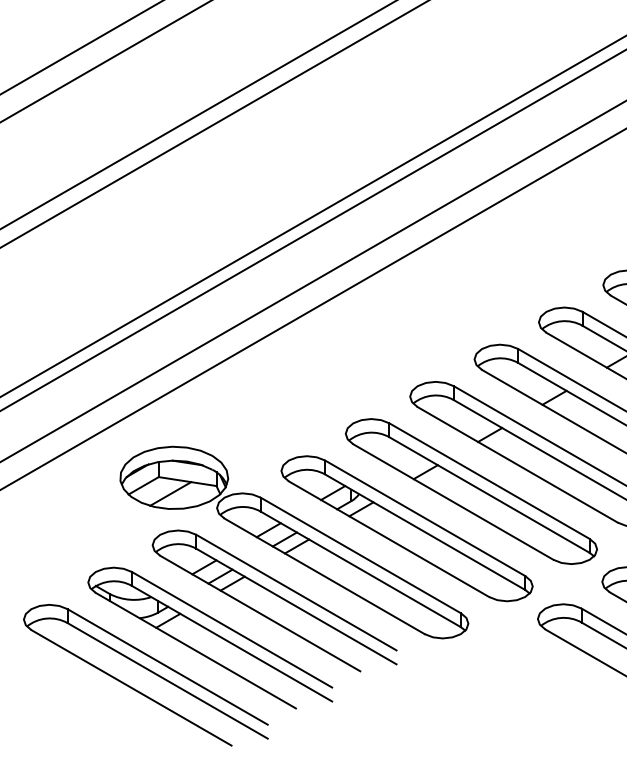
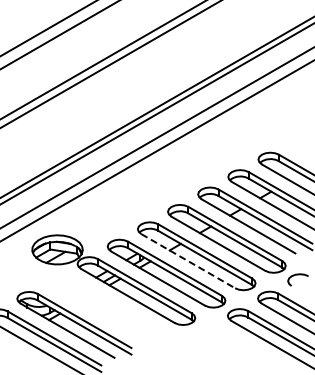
line: (453, 502) -> (188, 261), solid -> dashed
part: (274, 600) -> (104, 307), removed

